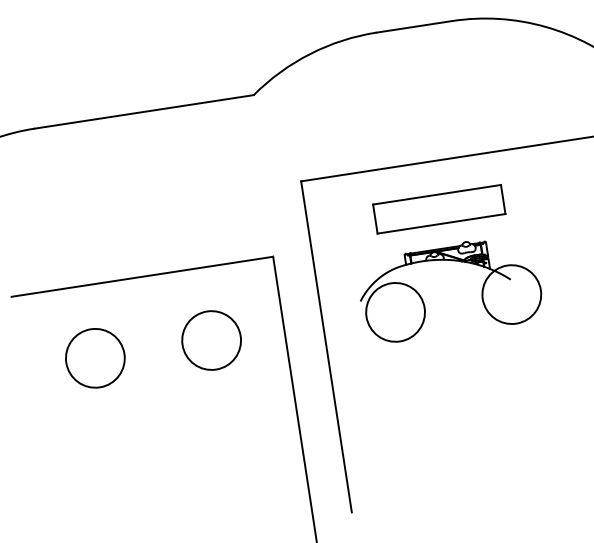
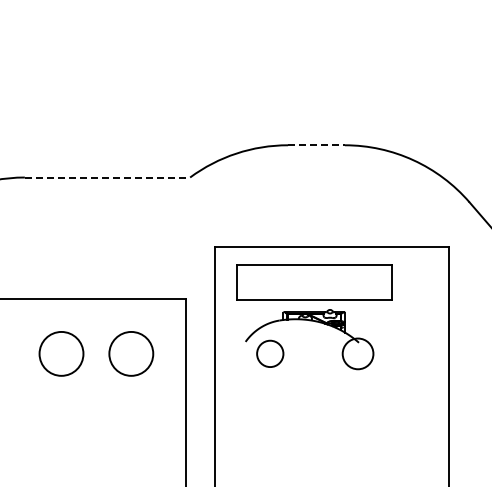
line: (414, 27) -> (316, 145), solid -> dashed
line: (144, 111) -> (107, 177), solid -> dashed
part: (438, 209) -> (313, 282), size x1.6
circle: (512, 293) -> (358, 353), size x0.7
circle: (395, 311) -> (270, 353), size x0.6
circle: (95, 357) -> (61, 353), moved

